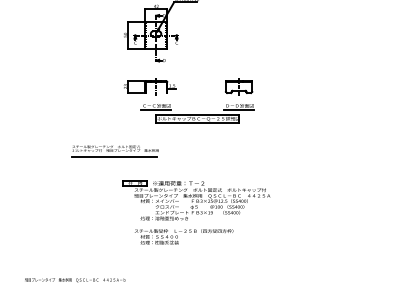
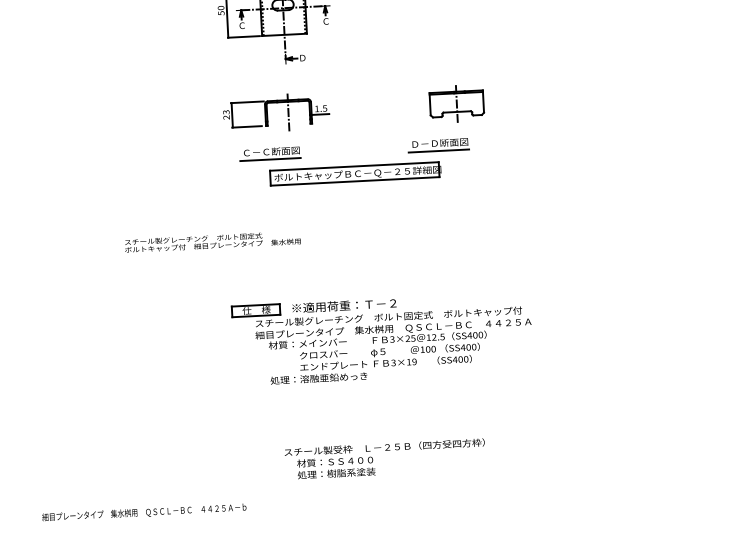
part: (197, 113) -> (354, 163), moved
line: (113, 156) -> (209, 257), removed
text: (184, 236) -> (386, 458), moved

